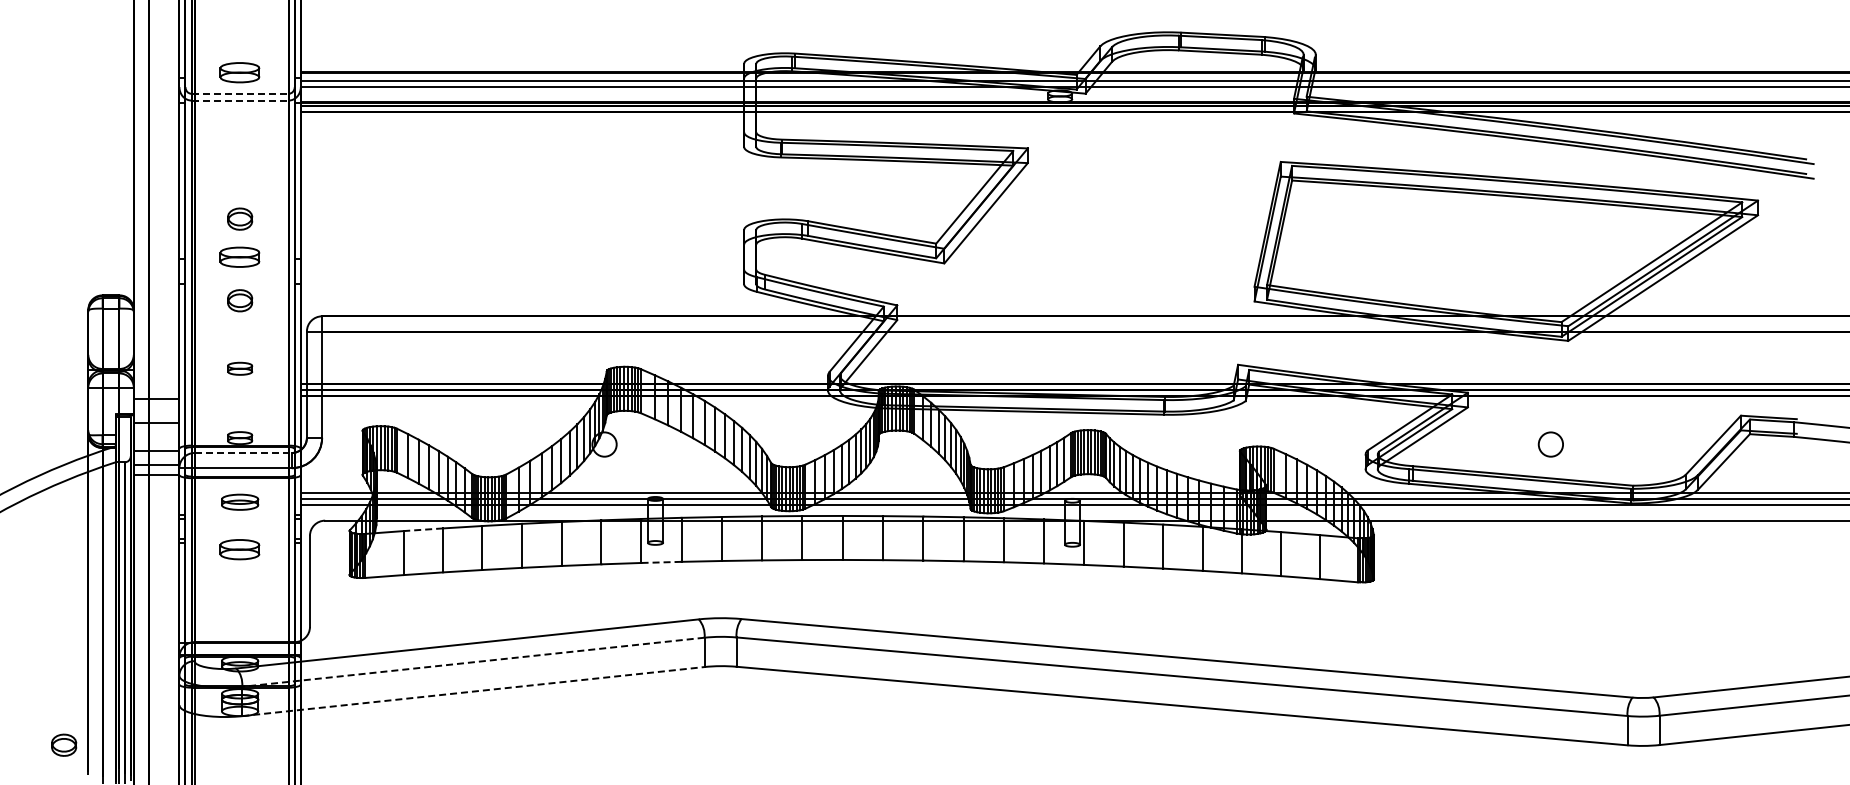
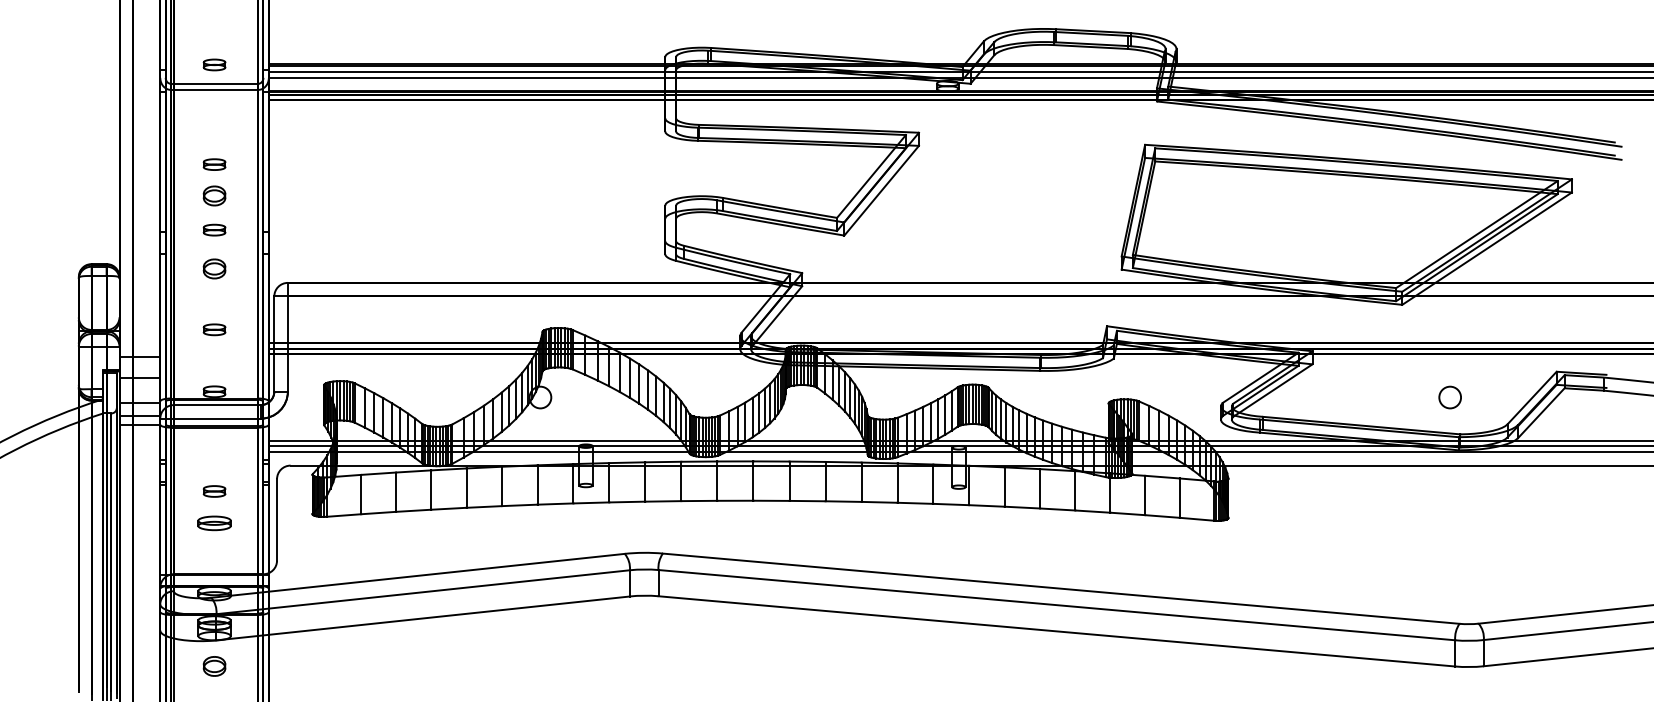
part: (240, 72) -> (214, 64), size x0.62
line: (240, 93) -> (214, 83), dashed -> solid
line: (240, 100) -> (214, 89), dashed -> solid
part: (240, 184) -> (214, 165), added
part: (240, 257) -> (214, 230), size x0.62
circle: (1550, 444) -> (1449, 397), moved
line: (243, 453) -> (217, 405), dashed -> solid
part: (240, 501) -> (214, 522), moved
line: (423, 529) -> (378, 473), dashed -> solid
part: (240, 549) -> (214, 491), size x0.62
line: (661, 562) -> (591, 503), dashed -> solid
line: (472, 662) -> (422, 592), dashed -> solid
line: (473, 691) -> (423, 618), dashed -> solid
part: (64, 744) -> (214, 665), moved

